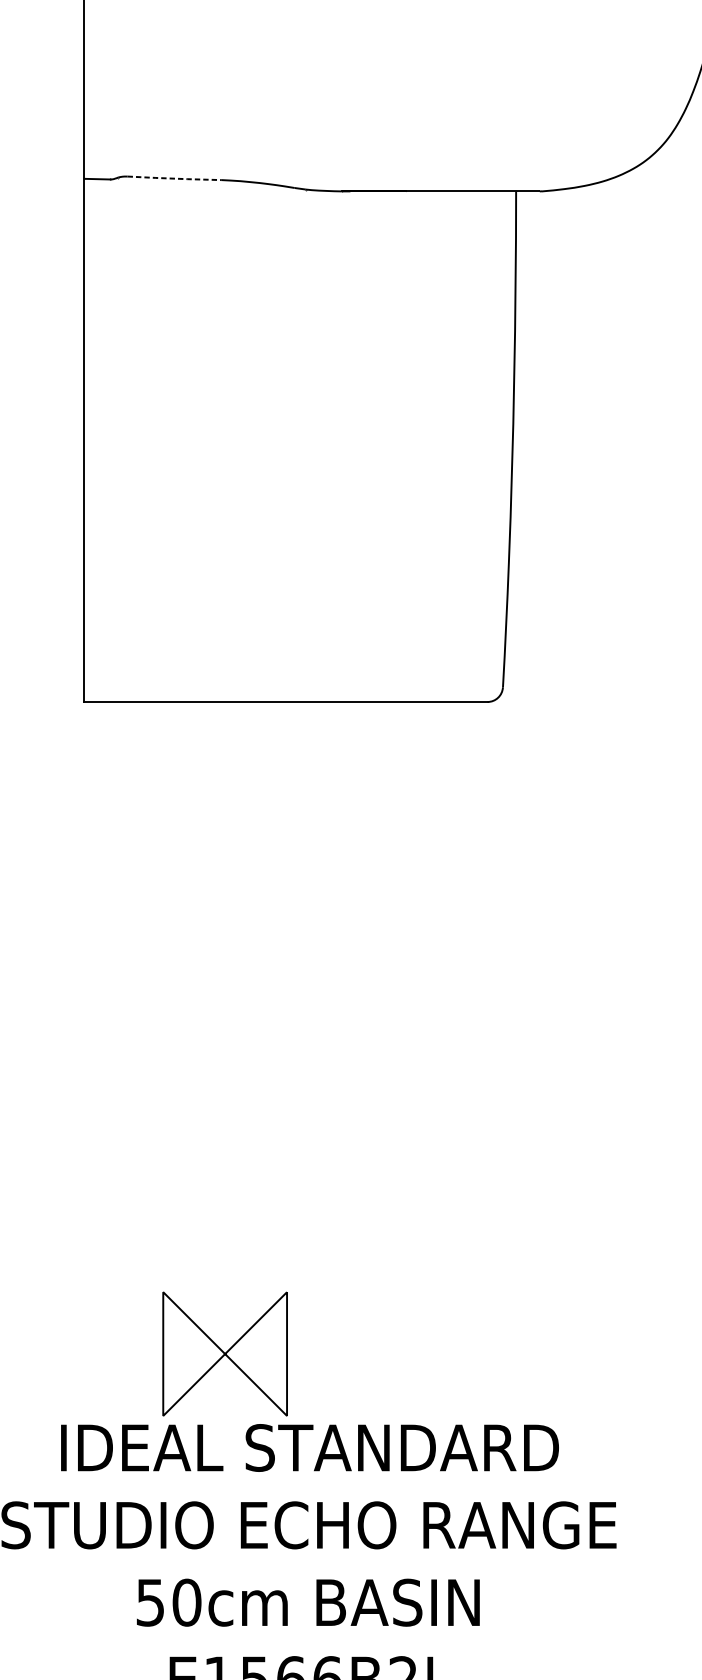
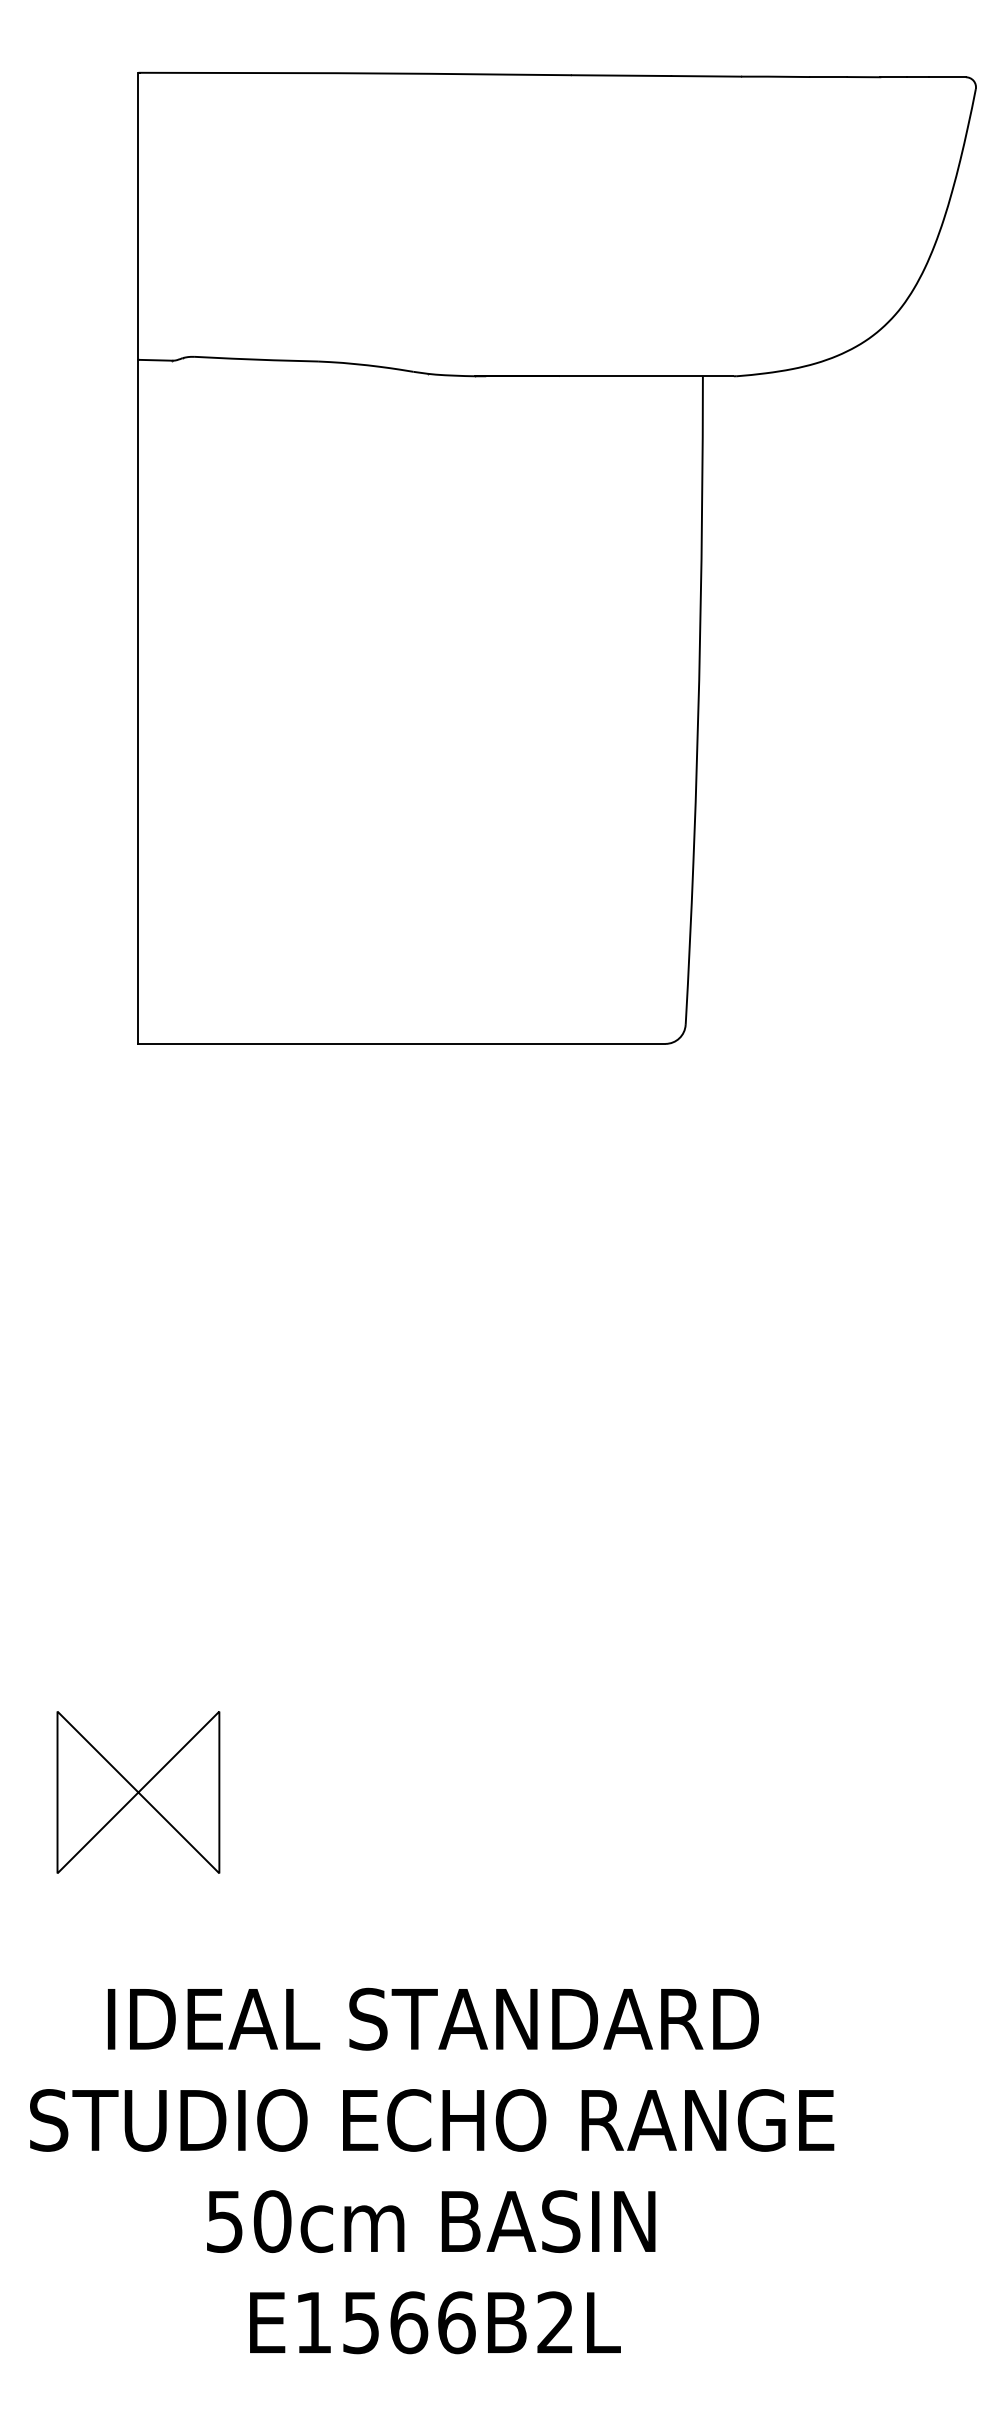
line: (174, 178) -> (256, 359), dashed -> solid
part: (225, 1354) -> (138, 1792), moved

